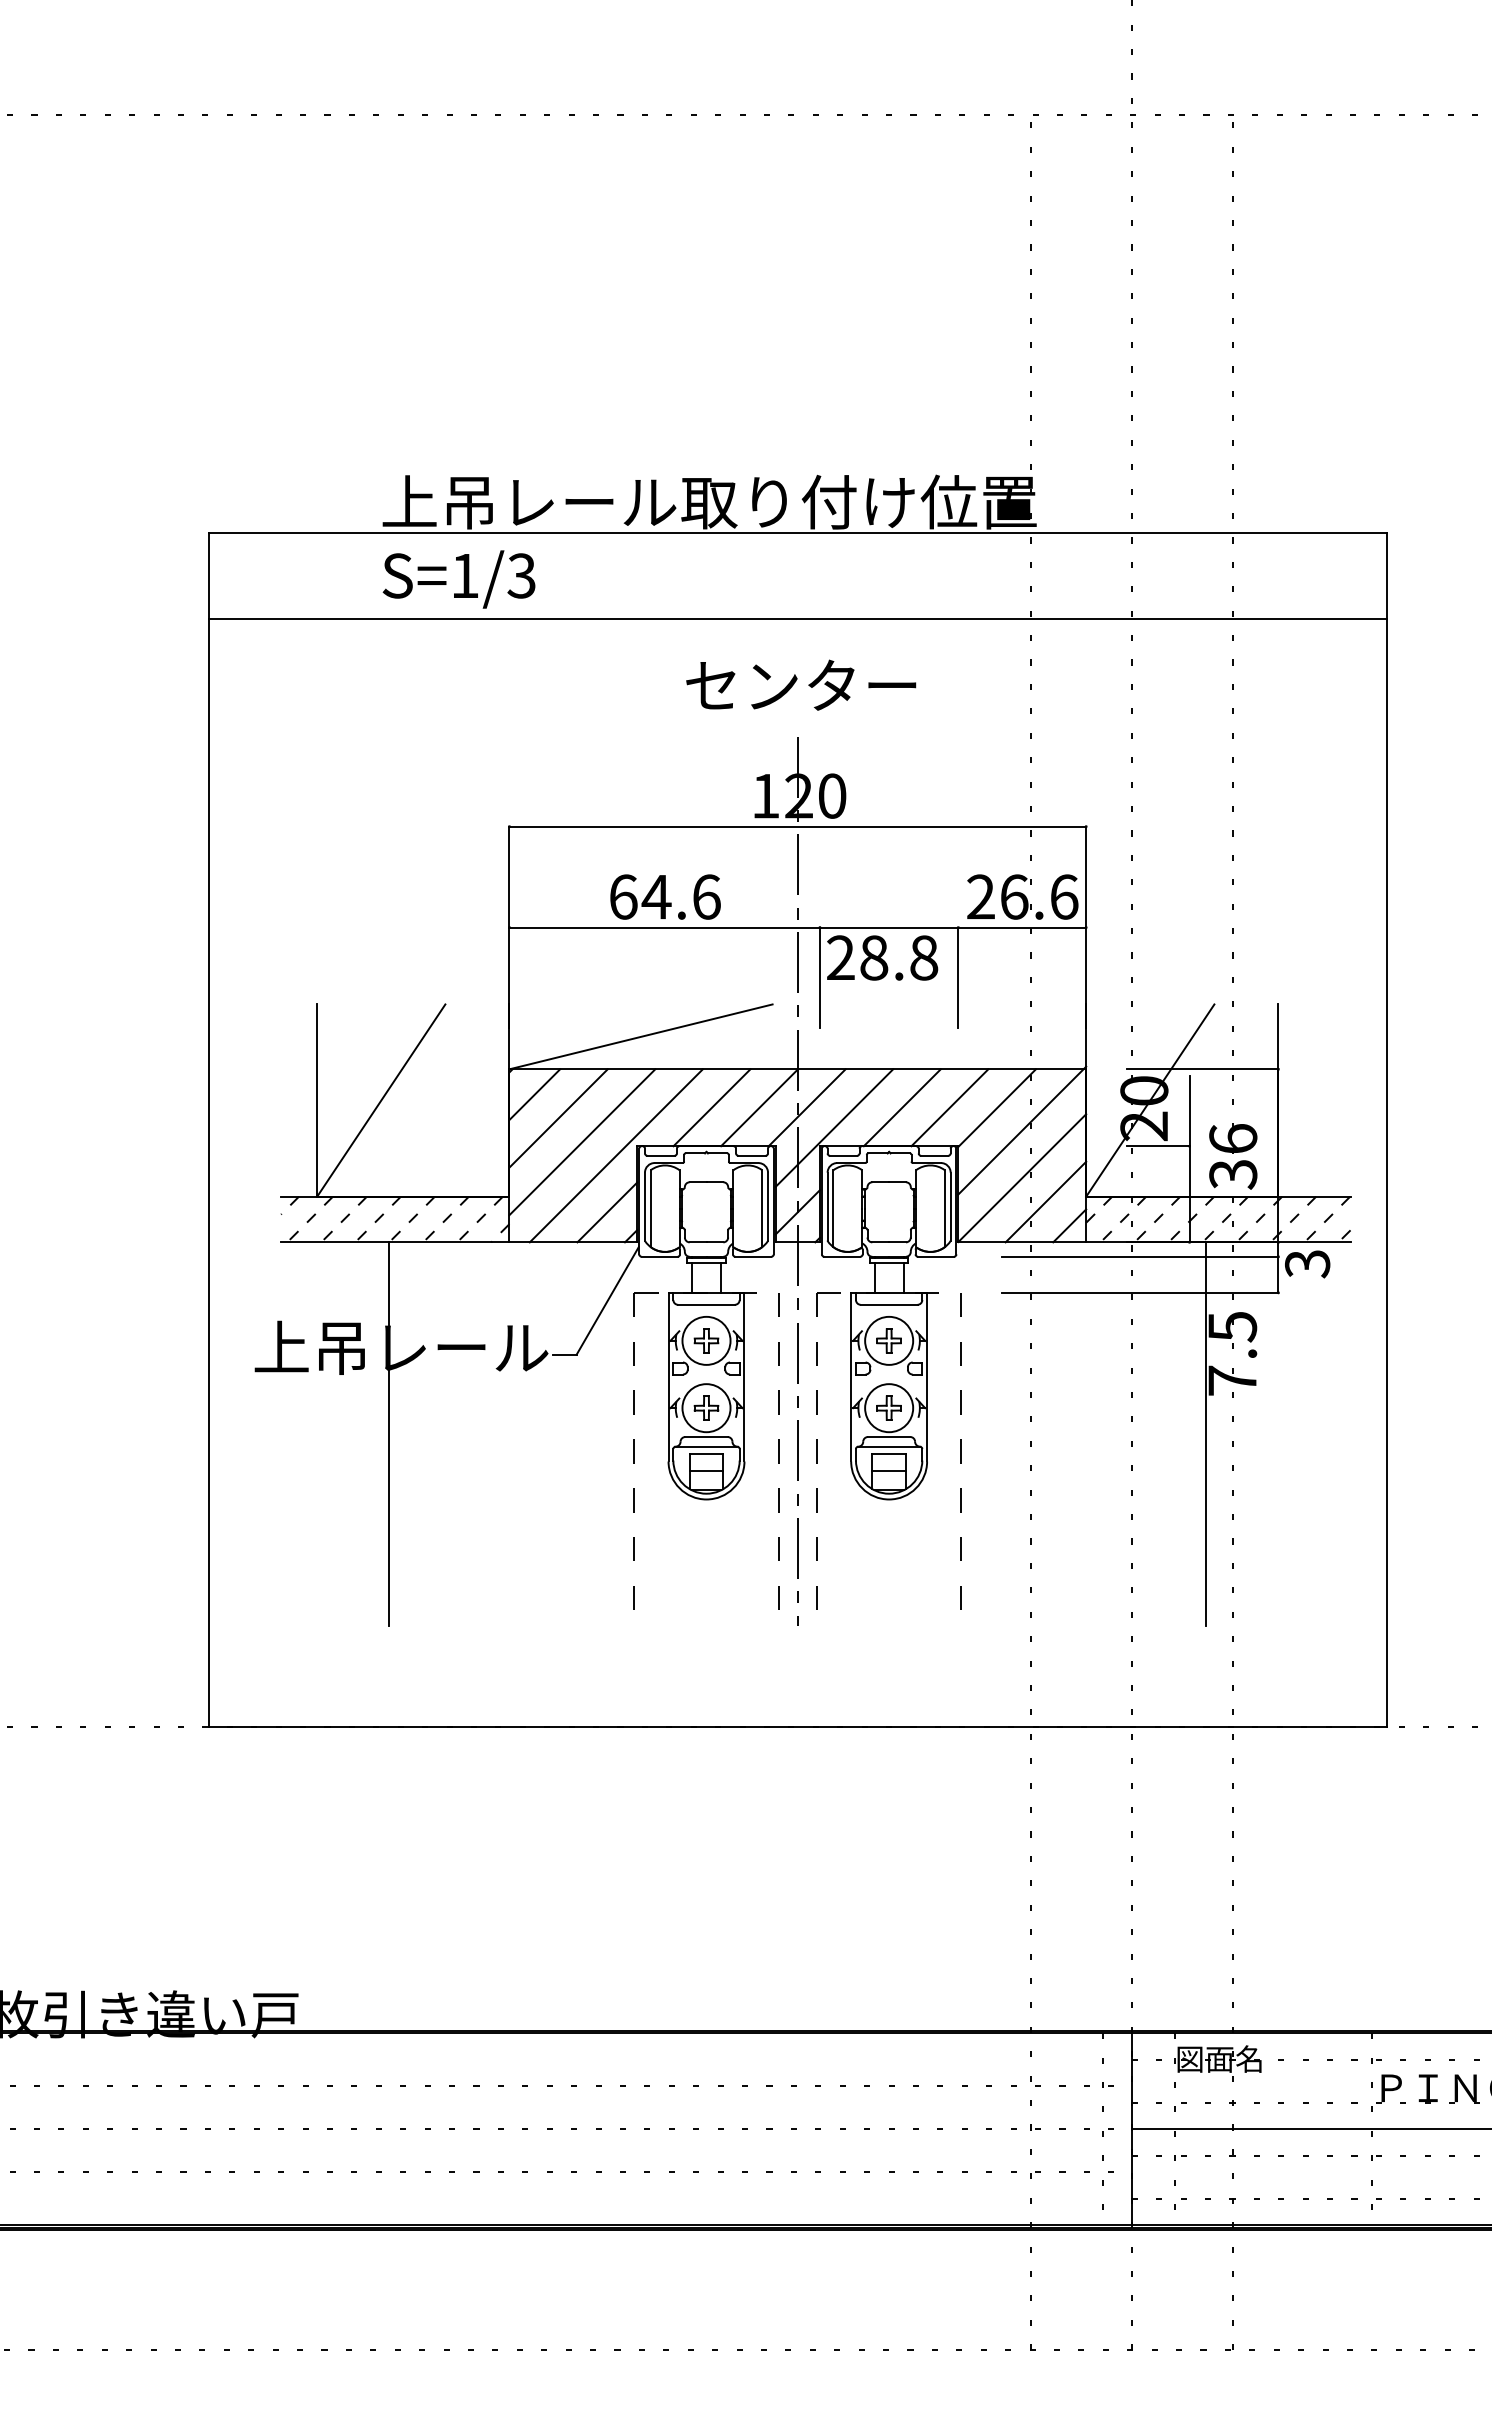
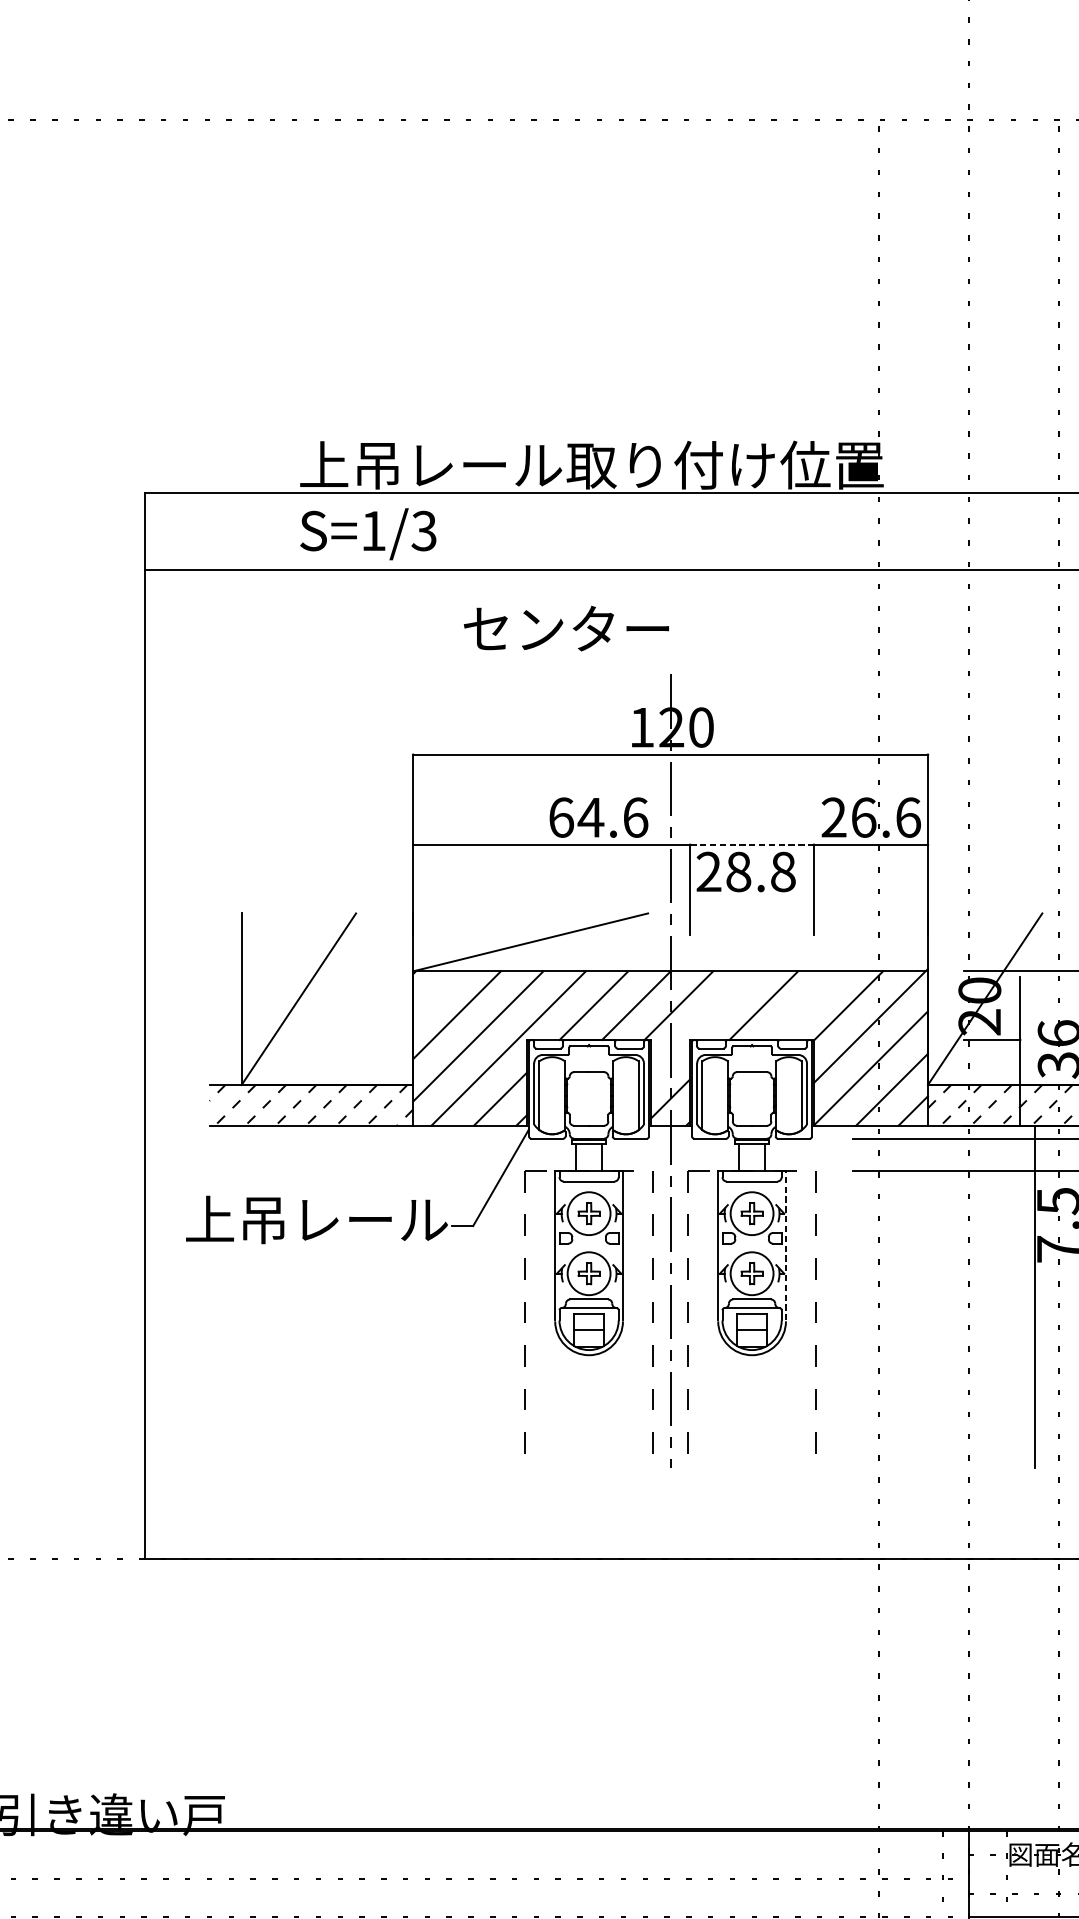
text: (801, 684) -> (566, 627), moved
text: (665, 896) -> (598, 817), moved
line: (889, 927) -> (752, 844), solid -> dashed
line: (534, 1094) -> (435, 993), removed
line: (949, 1107) -> (805, 1005), removed
line: (834, 1127) -> (703, 1023), removed
line: (927, 1376) -> (786, 1245), solid -> dashed
line: (389, 1434) -> (306, 1297), removed

